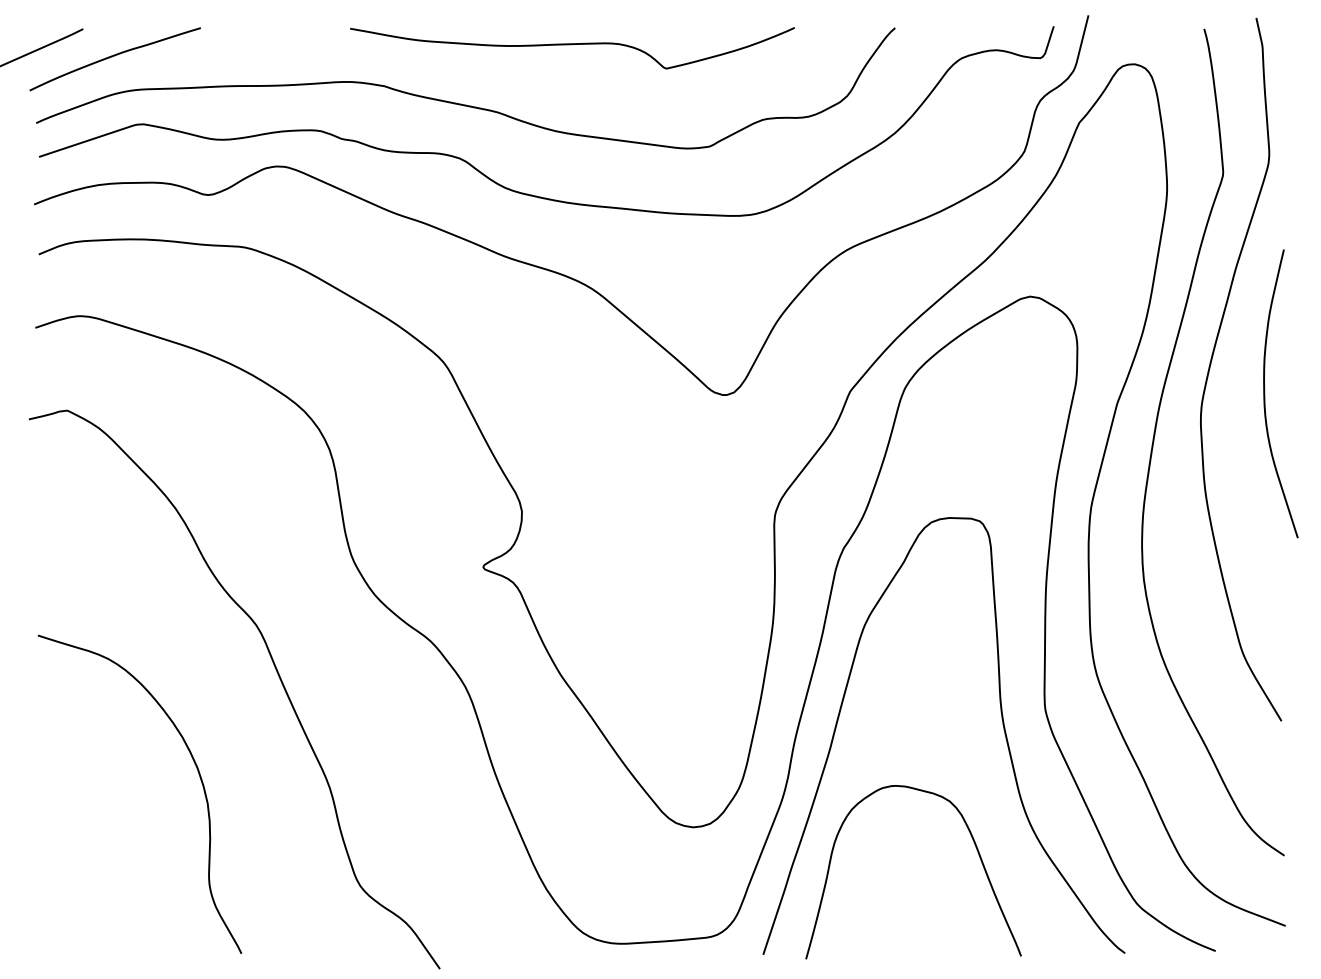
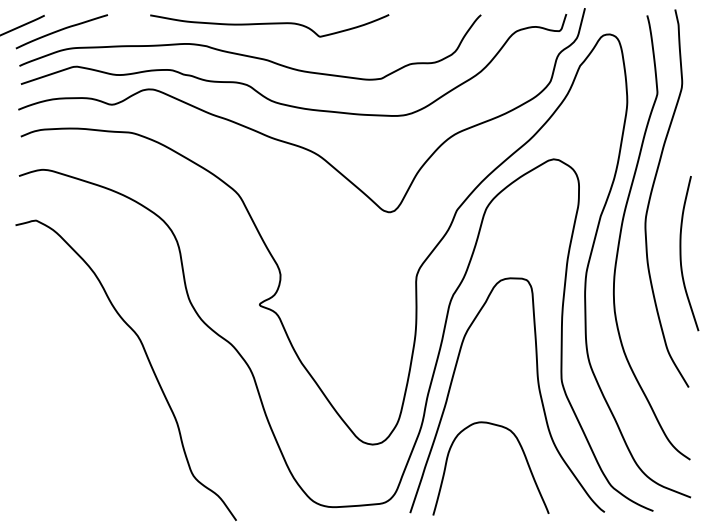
curve: (572, 45) -> (269, 24), moved
curve: (1266, 393) -> (681, 253), moved
curve: (198, 776) -> (106, 417), removed

